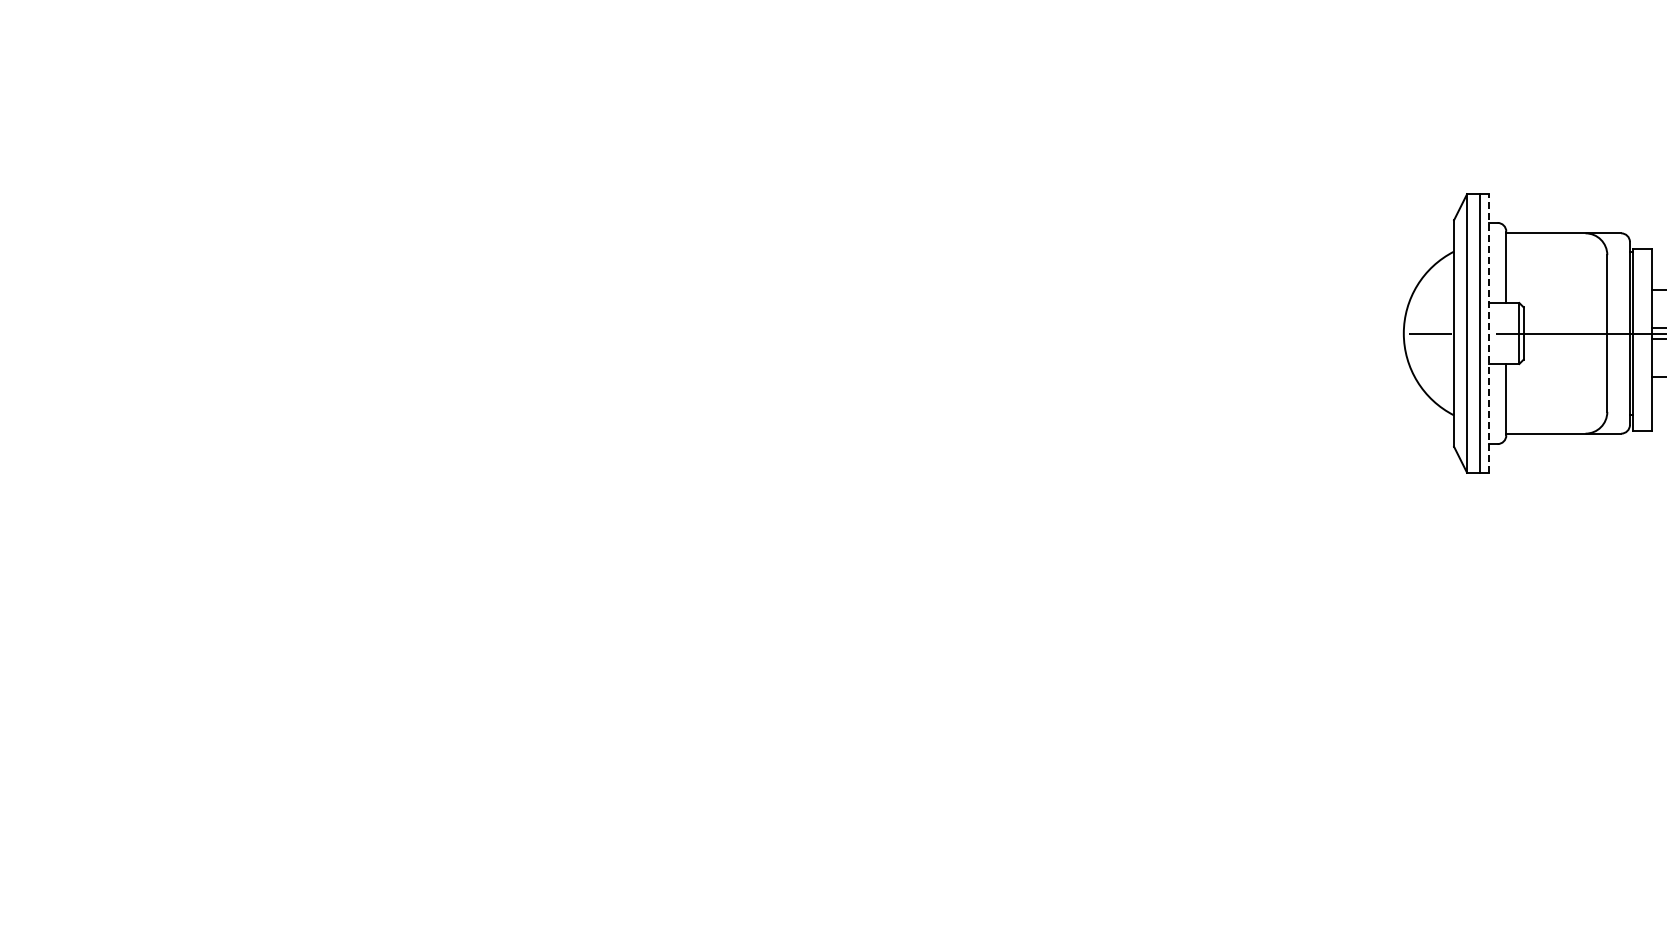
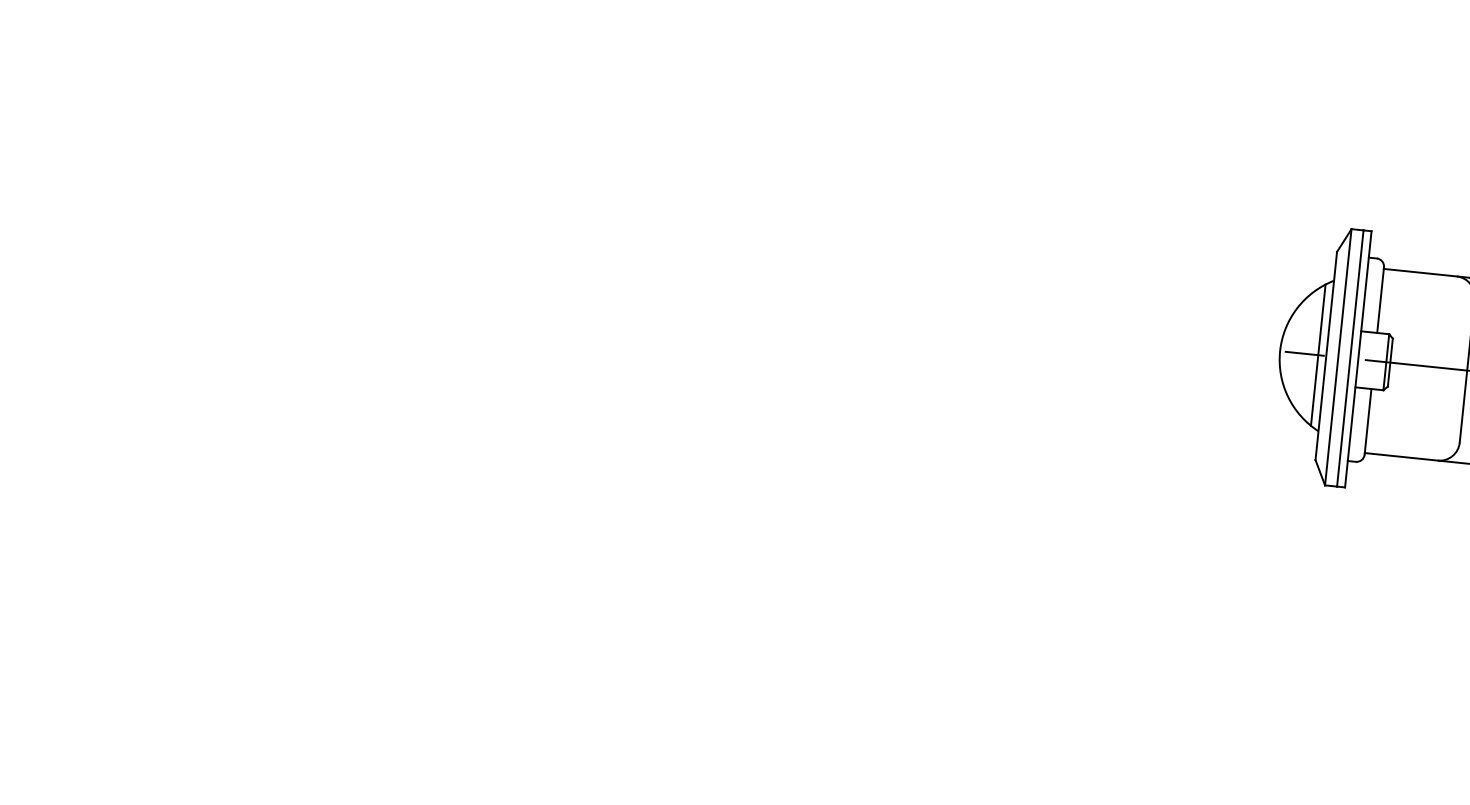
line: (1445, 333) -> (1318, 355), added
line: (1488, 333) -> (1357, 359), dashed -> solid

